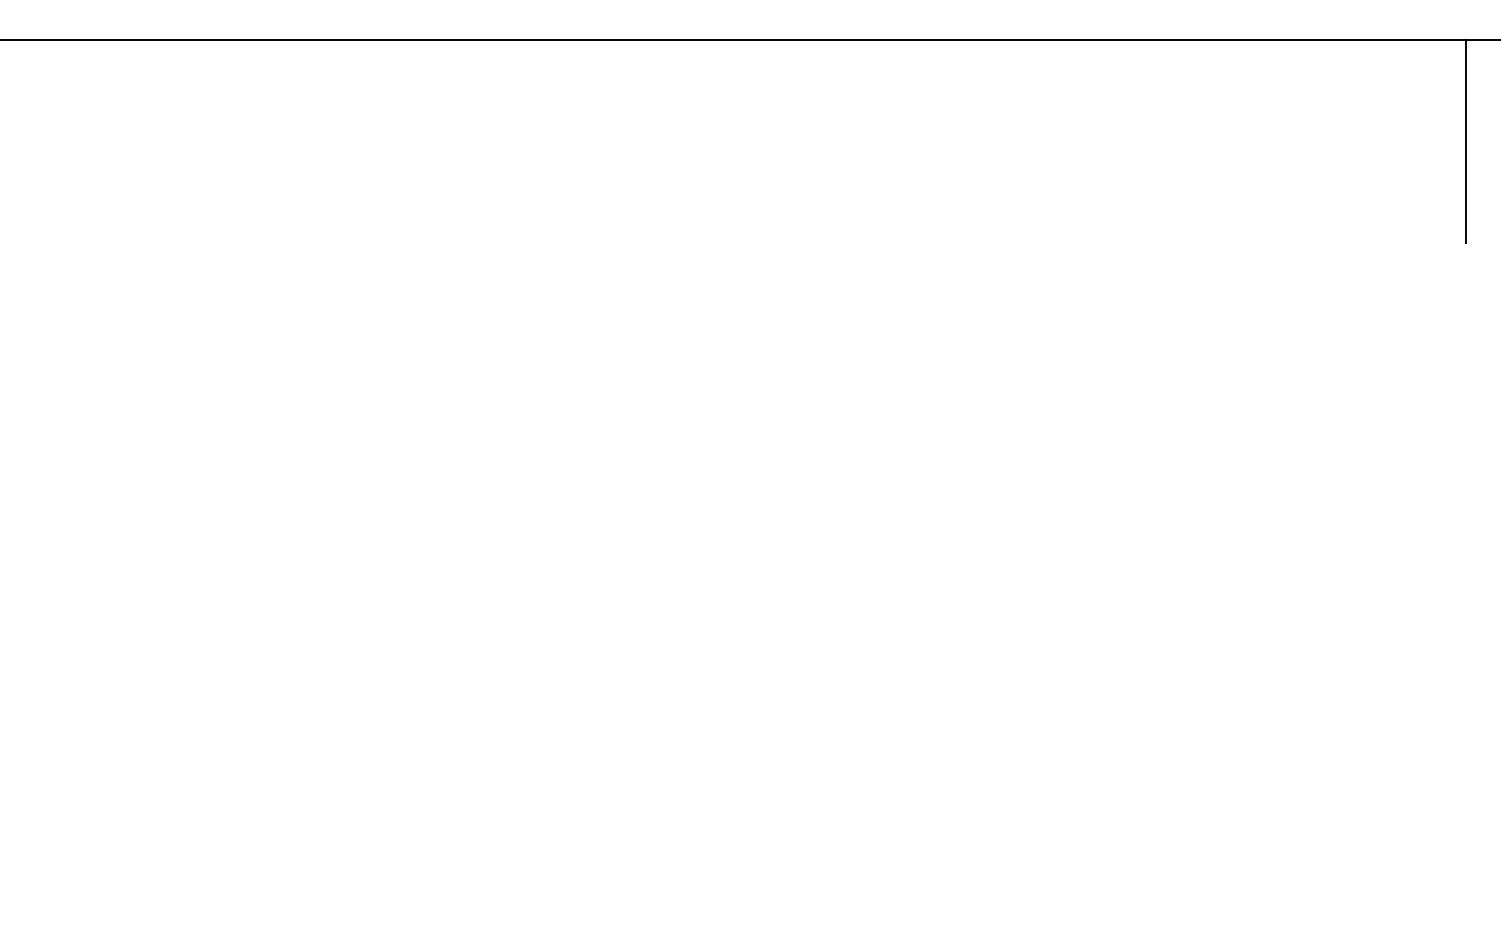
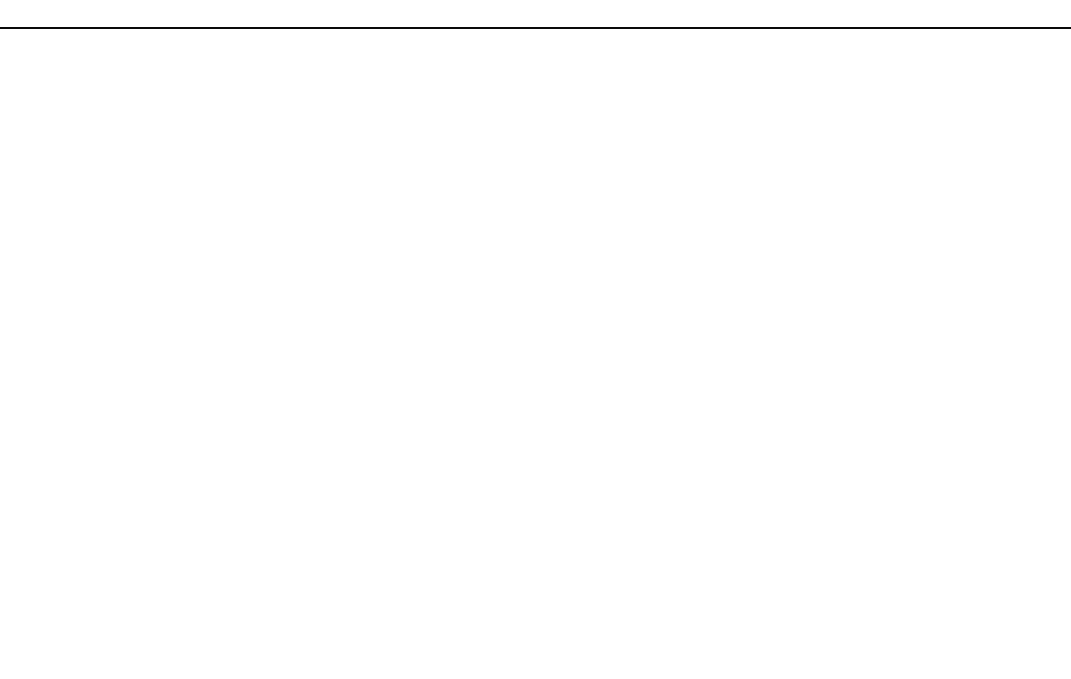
line: (1465, 141) -> (1045, 100), removed

